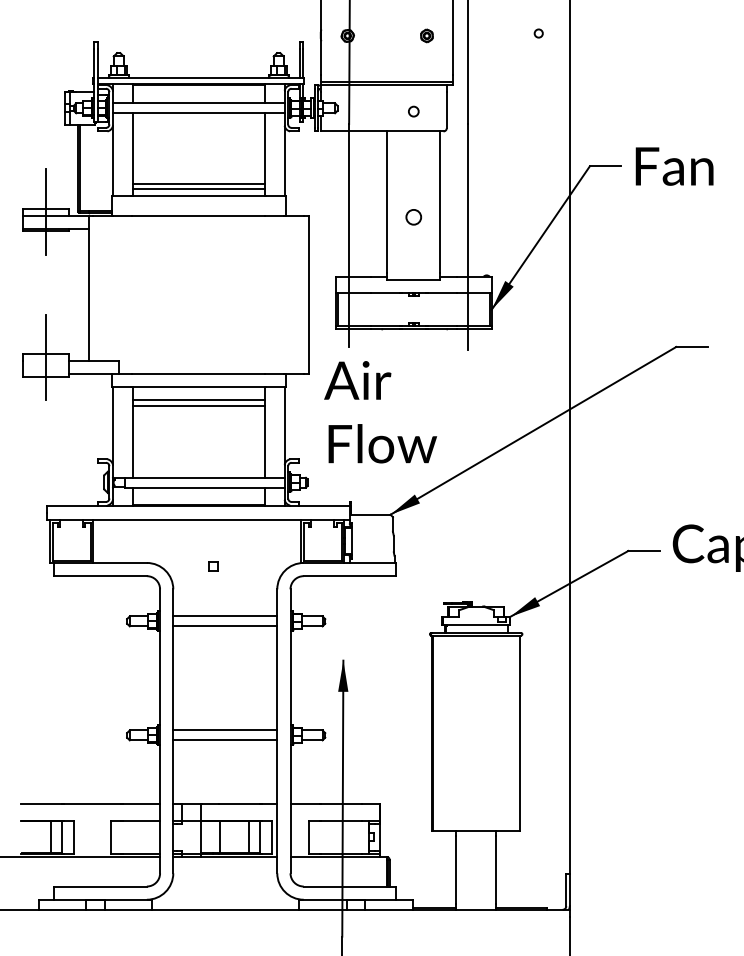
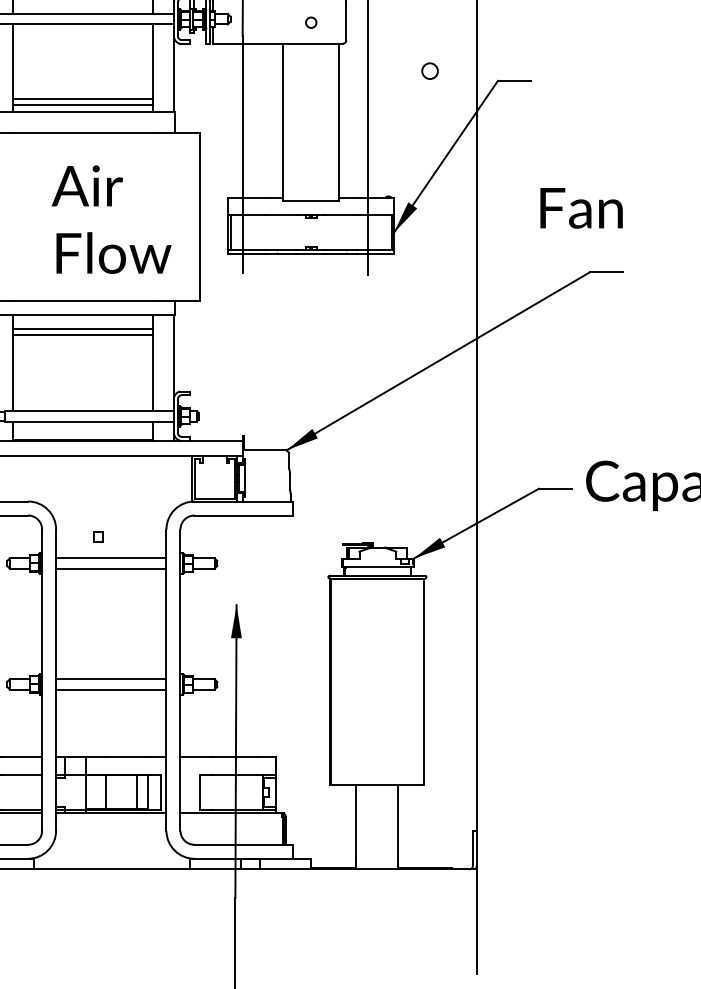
text: (674, 166) -> (581, 208), moved
circle: (413, 217) -> (429, 71), moved
text: (380, 412) -> (111, 219), moved
part: (213, 566) -> (98, 537), moved

